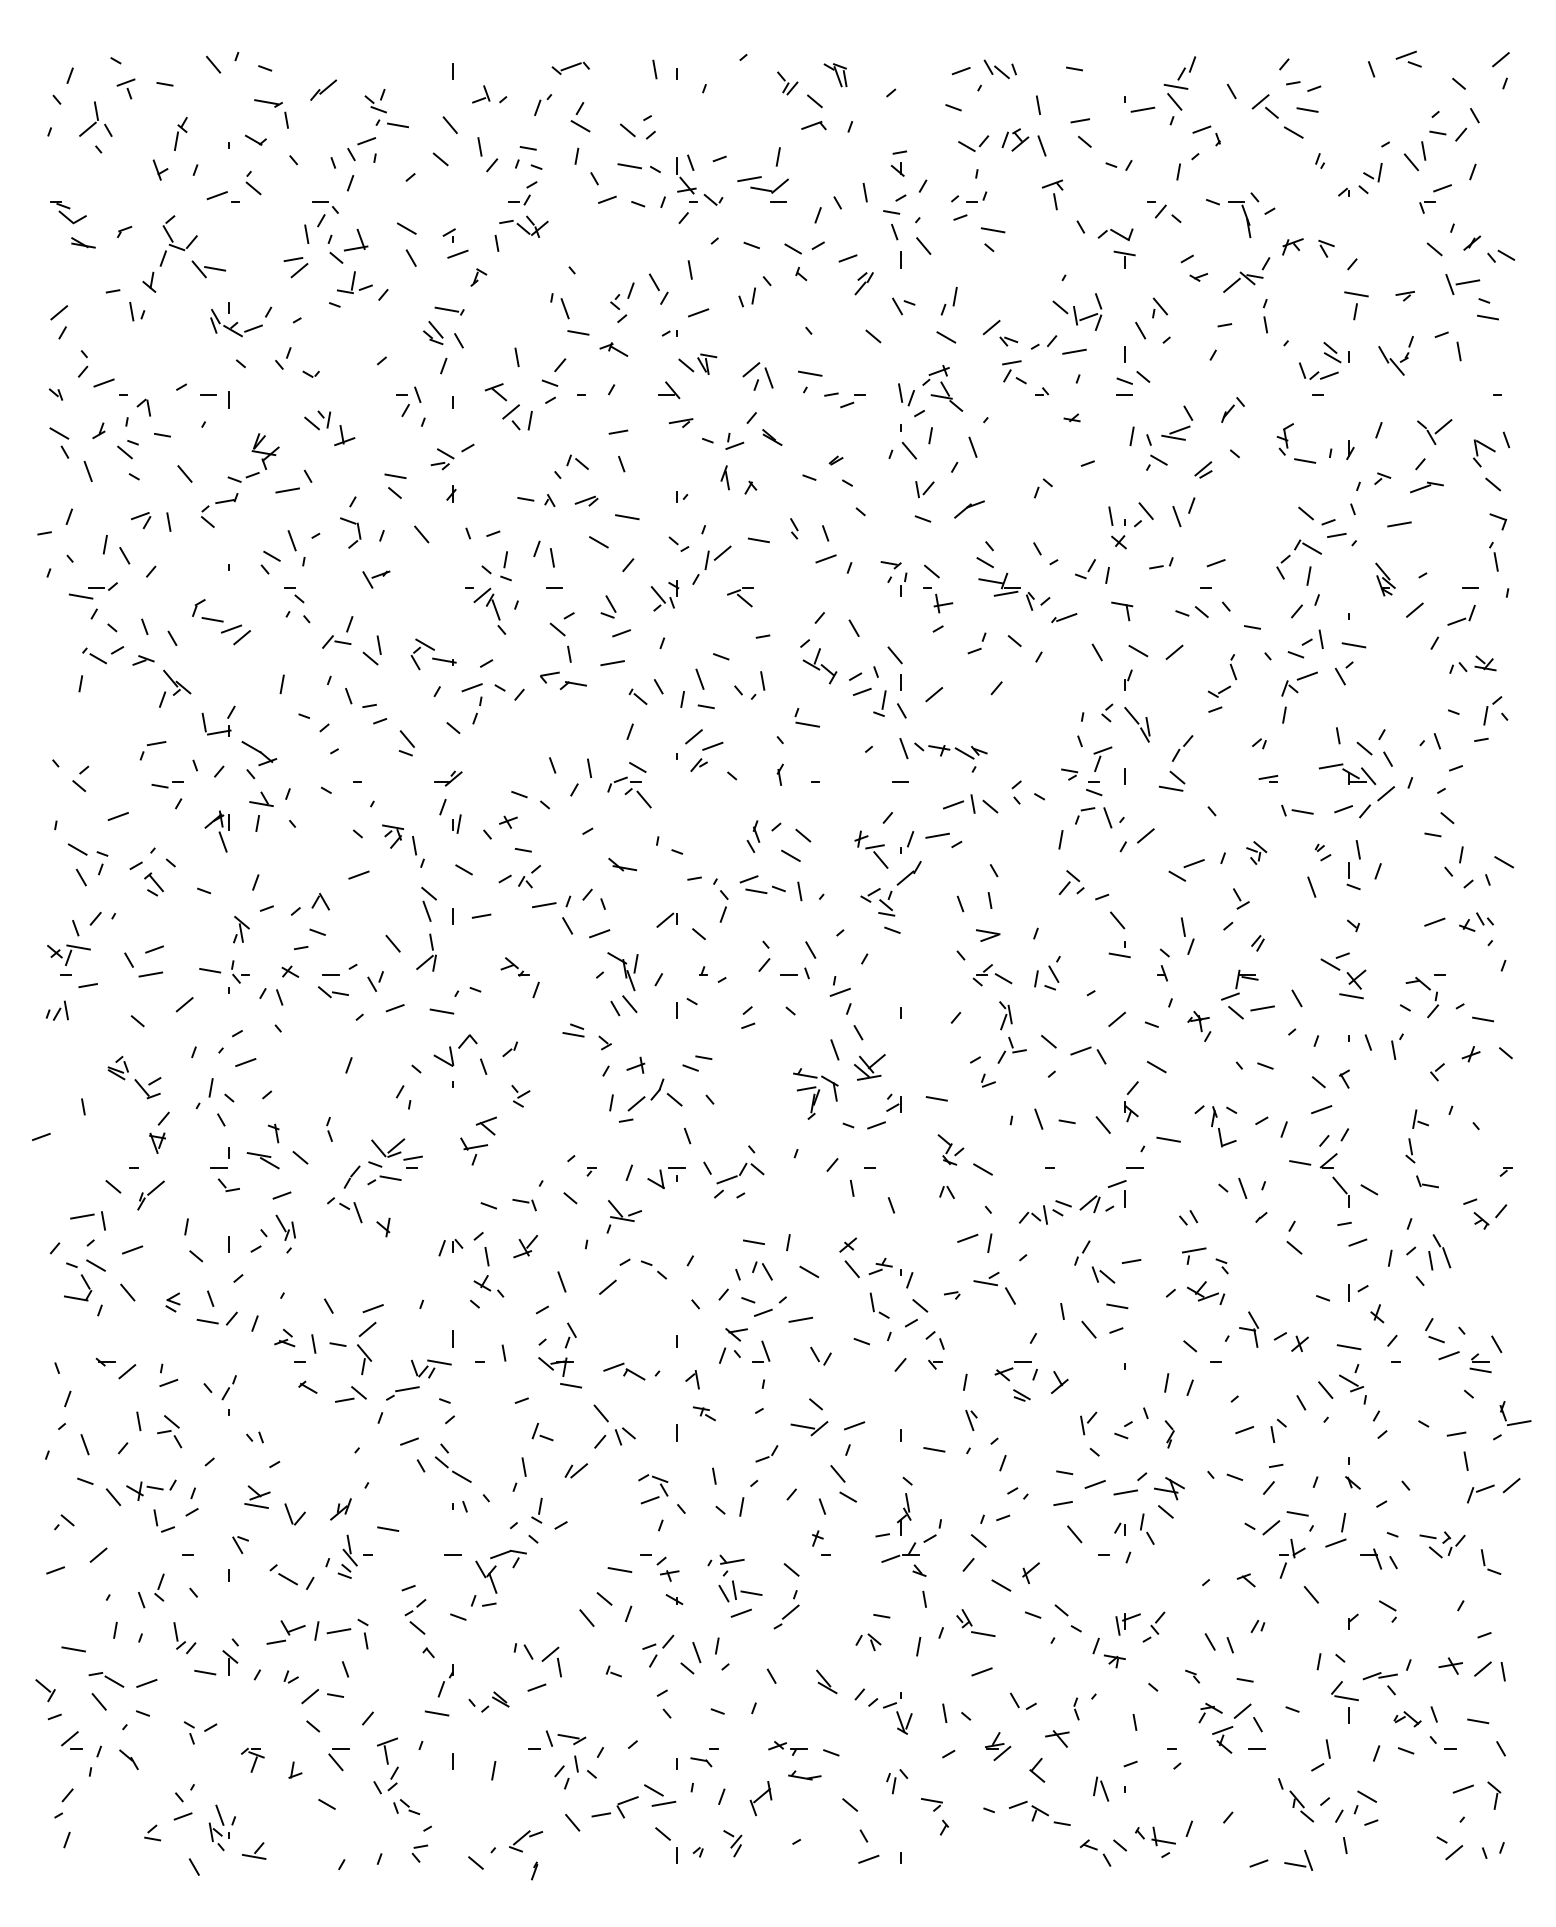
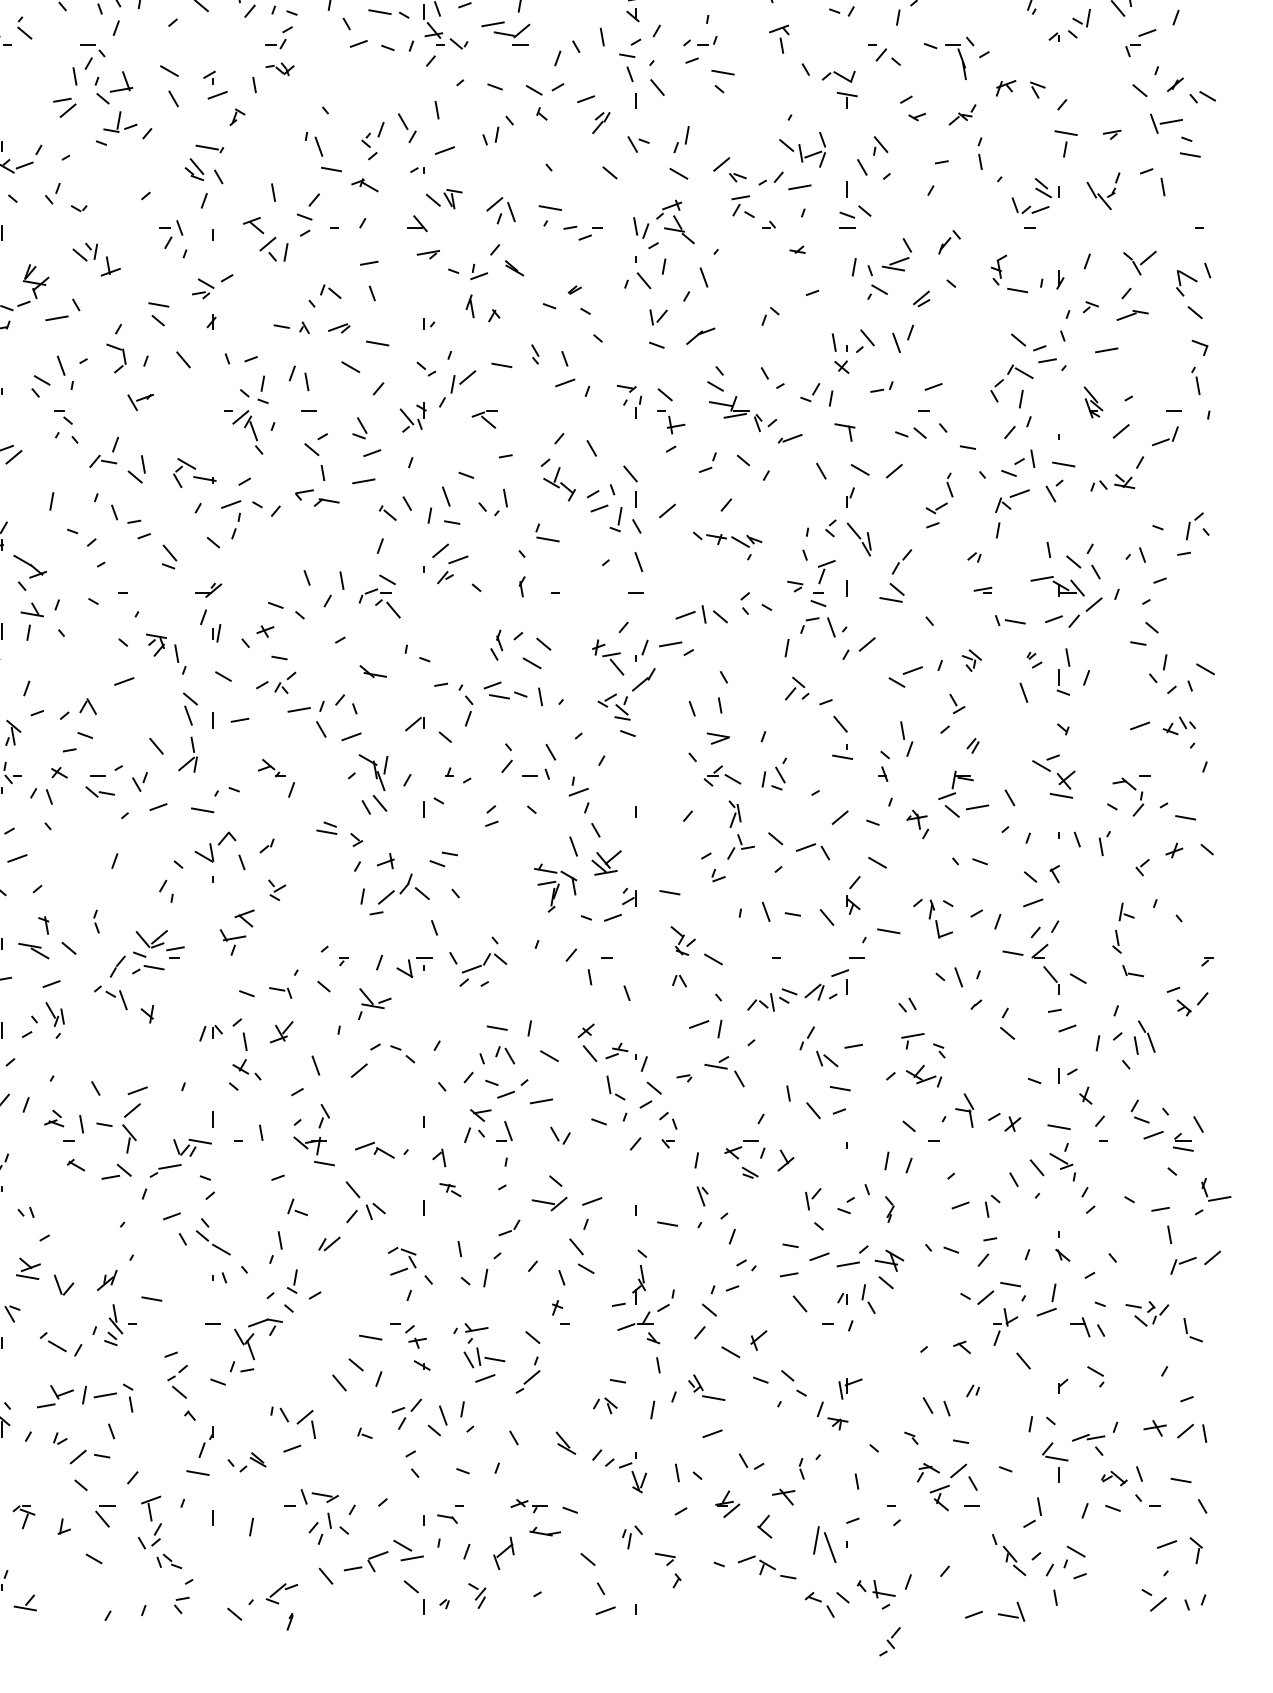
part: (523, 226) -> (279, 69), size x0.6
part: (1246, 274) -> (962, 114), size x0.6
part: (1472, 664) -> (1112, 482), moved
part: (950, 750) -> (727, 539), moved
part: (1153, 1626) -> (889, 1641), moved
part: (1101, 1788) -> (825, 1543), size x1.6

